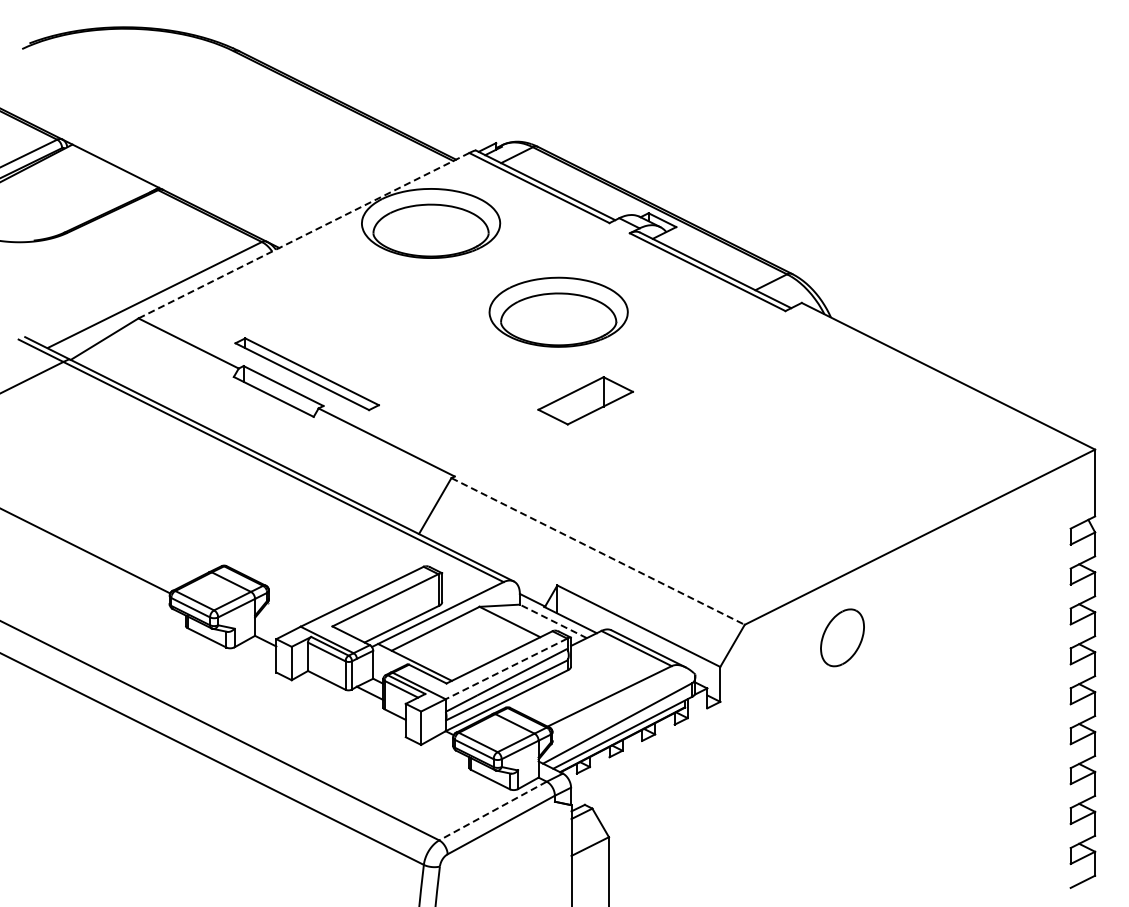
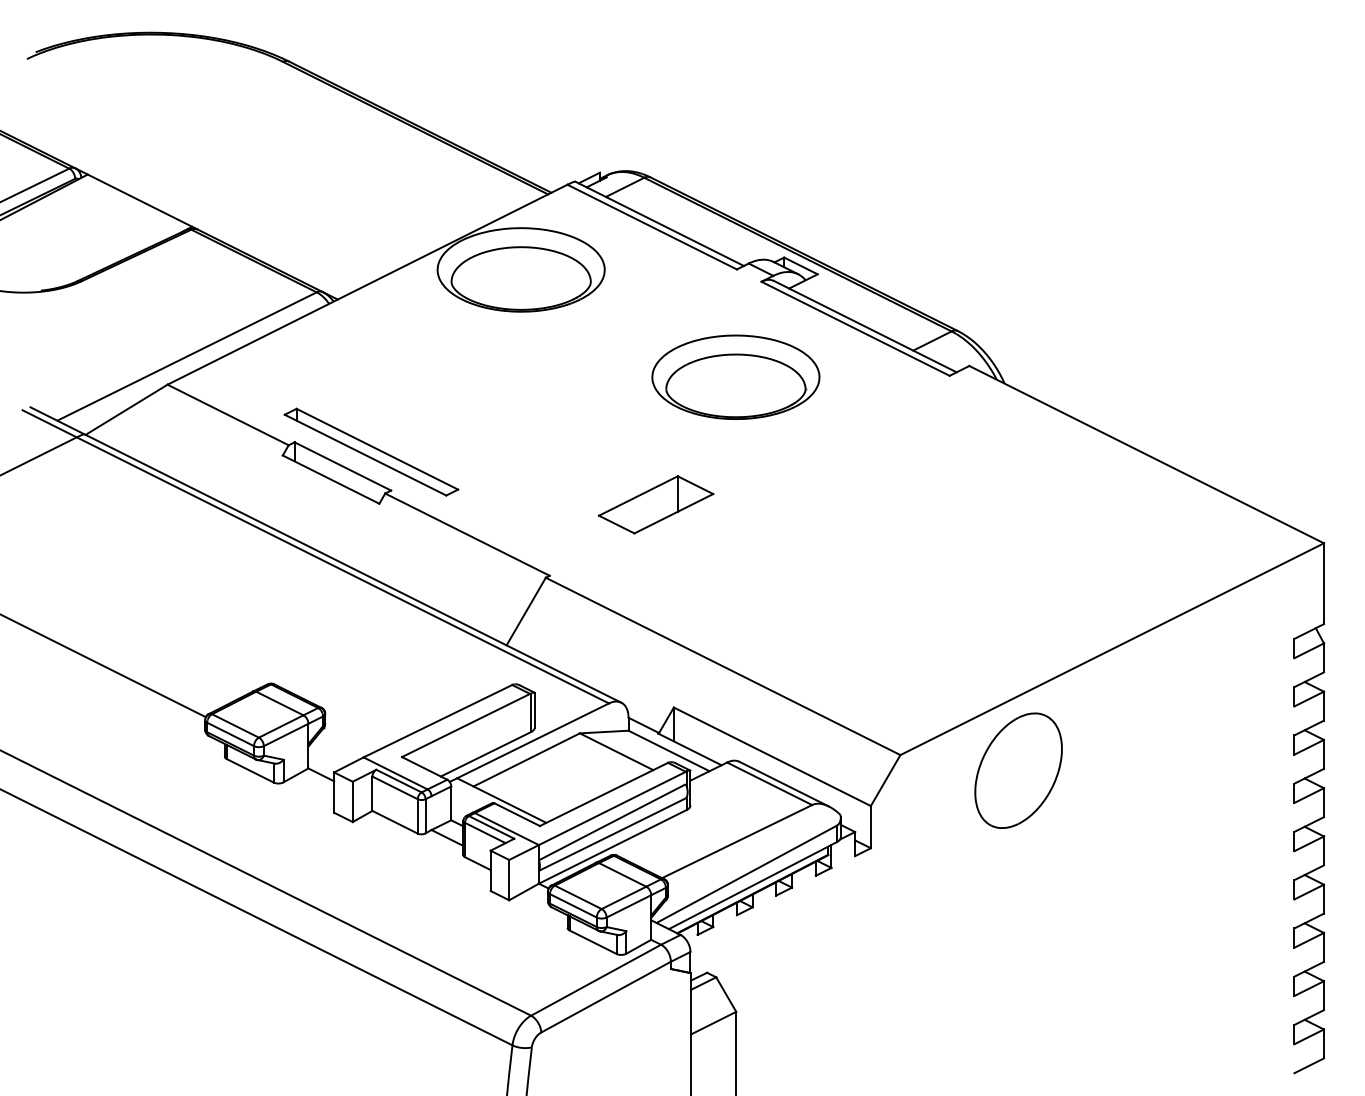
line: (303, 235) -> (366, 284), dashed -> solid
part: (558, 311) -> (735, 376), moved
part: (585, 400) -> (655, 504), moved
line: (598, 551) -> (723, 666), dashed -> solid
line: (552, 621) -> (667, 751), dashed -> solid
part: (842, 637) -> (1018, 770), size x1.67
line: (506, 668) -> (612, 807), dashed -> solid
line: (492, 811) -> (595, 980), dashed -> solid

